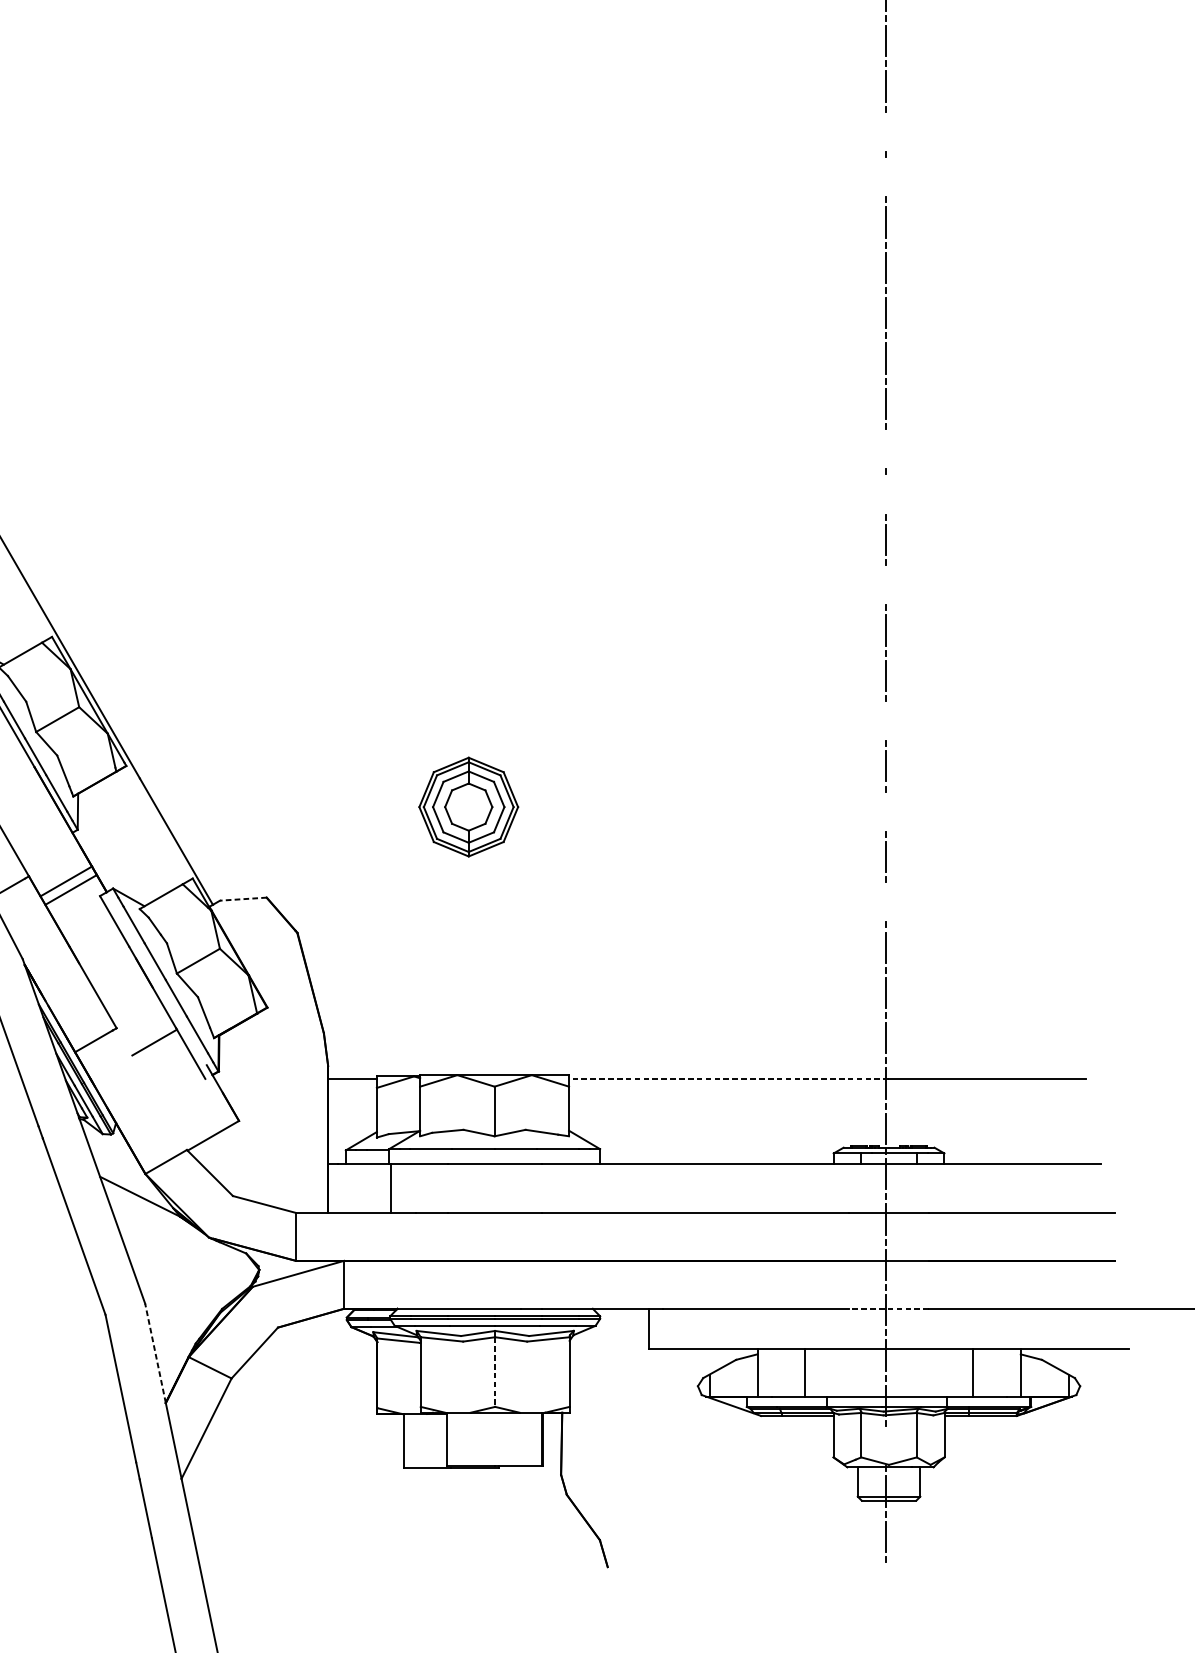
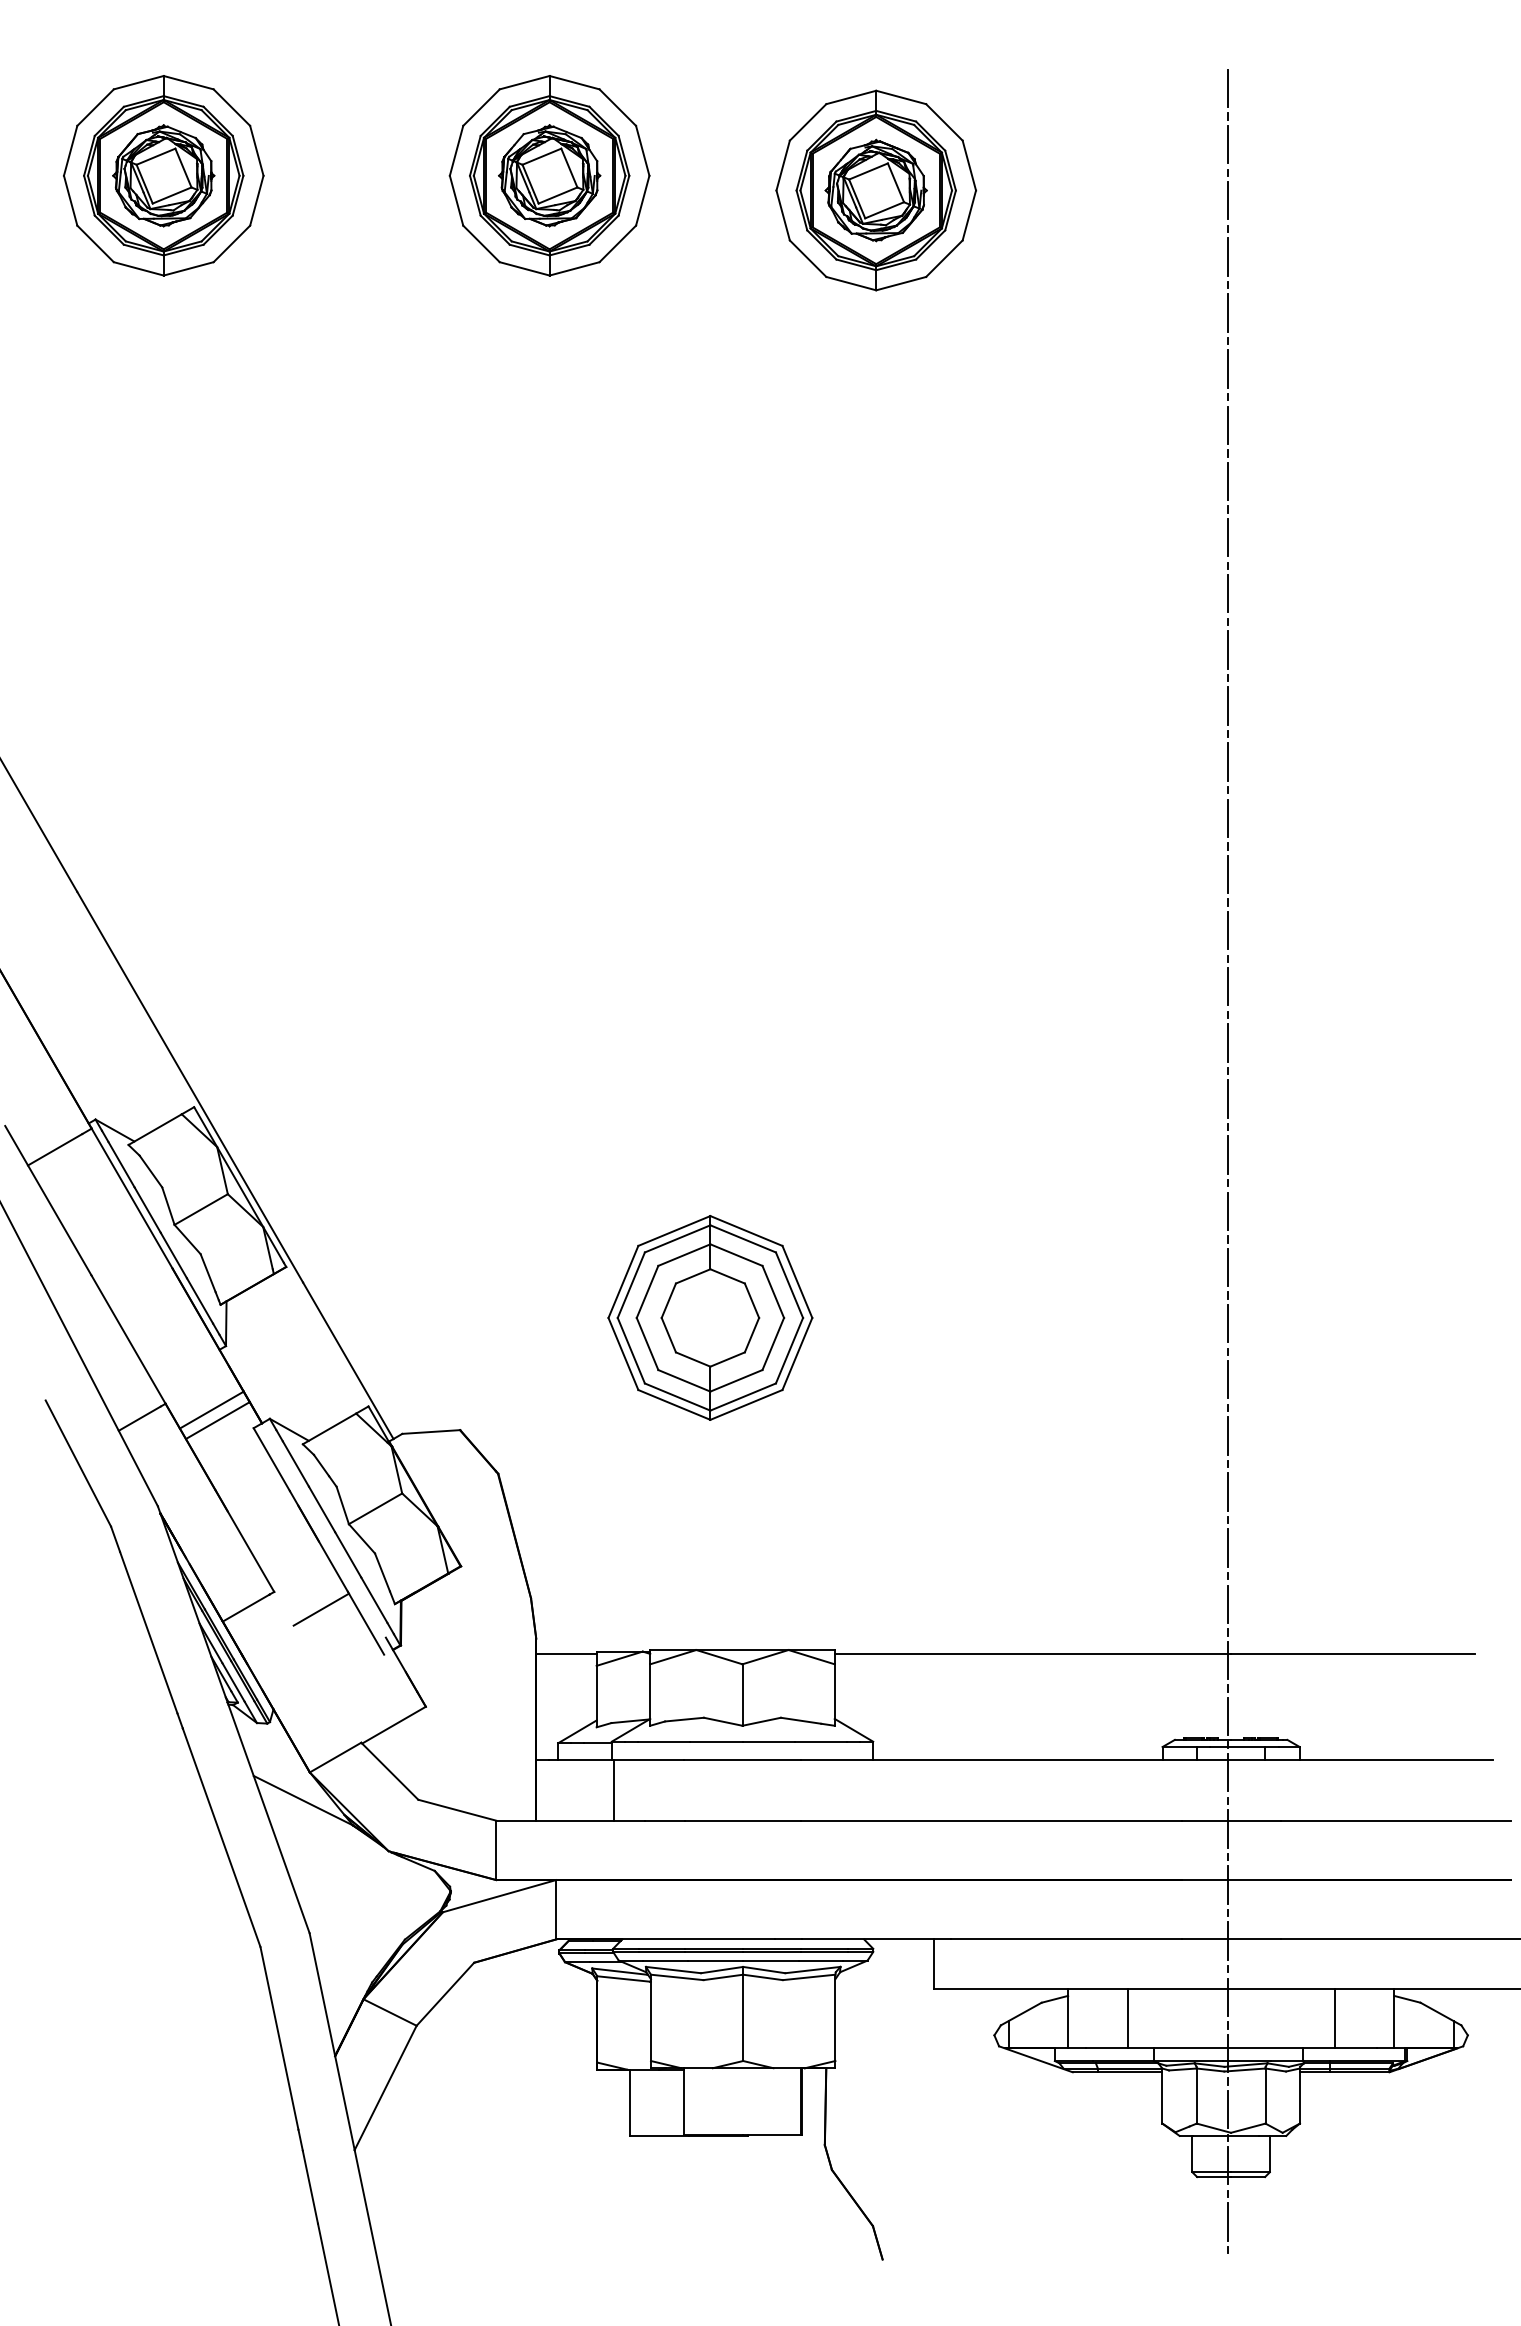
line: (886, 131) -> (1227, 481), added
line: (886, 177) -> (1227, 537), added
line: (886, 449) -> (1227, 874), added
line: (886, 494) -> (1227, 930), added
line: (886, 584) -> (1227, 1042), added
line: (886, 721) -> (1227, 1211), added
part: (468, 806) -> (710, 1317), size x1.67
line: (886, 811) -> (1227, 1323), added
line: (242, 899) -> (430, 1432), dashed -> solid
line: (886, 901) -> (1227, 1435), added
line: (728, 1078) -> (1032, 1654), dashed -> solid
line: (888, 1308) -> (1230, 1939), dashed -> solid
line: (155, 1353) -> (322, 1994), dashed -> solid
line: (495, 1372) -> (743, 2018), dashed -> solid
line: (886, 1446) -> (1227, 2109), added

